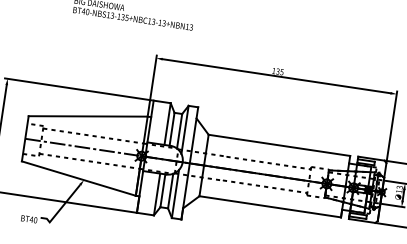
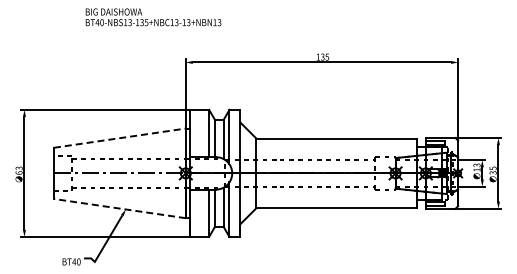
line: (87, 116) -> (119, 138), solid -> dashed
line: (78, 178) -> (119, 208), solid -> dashed

